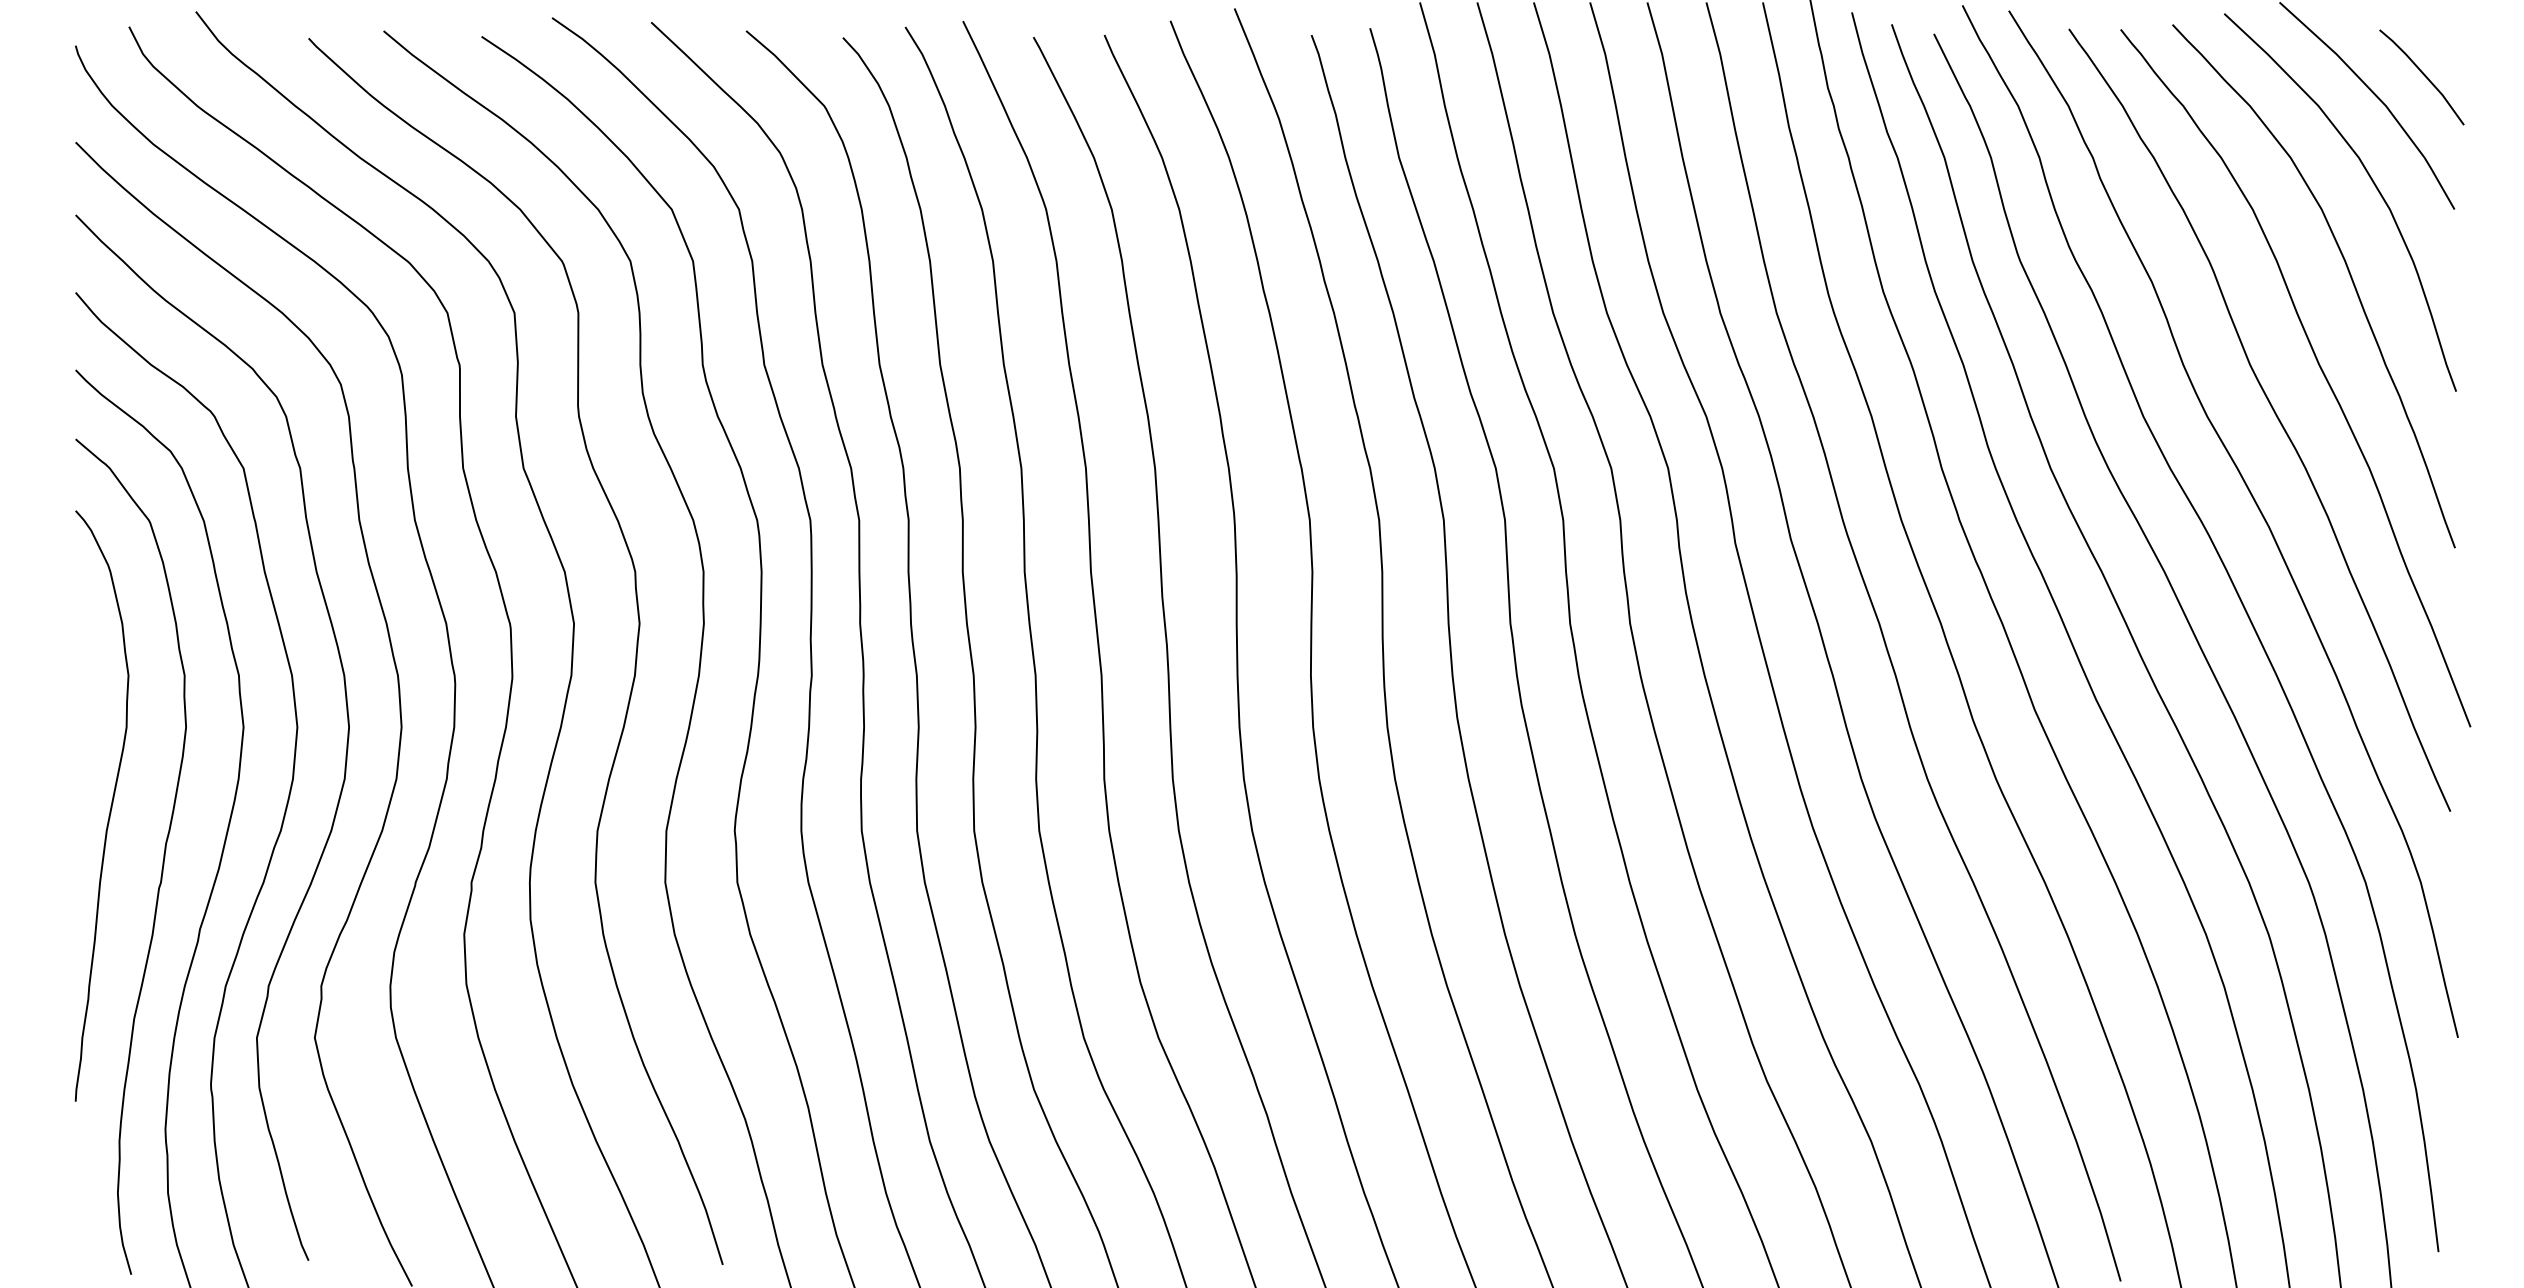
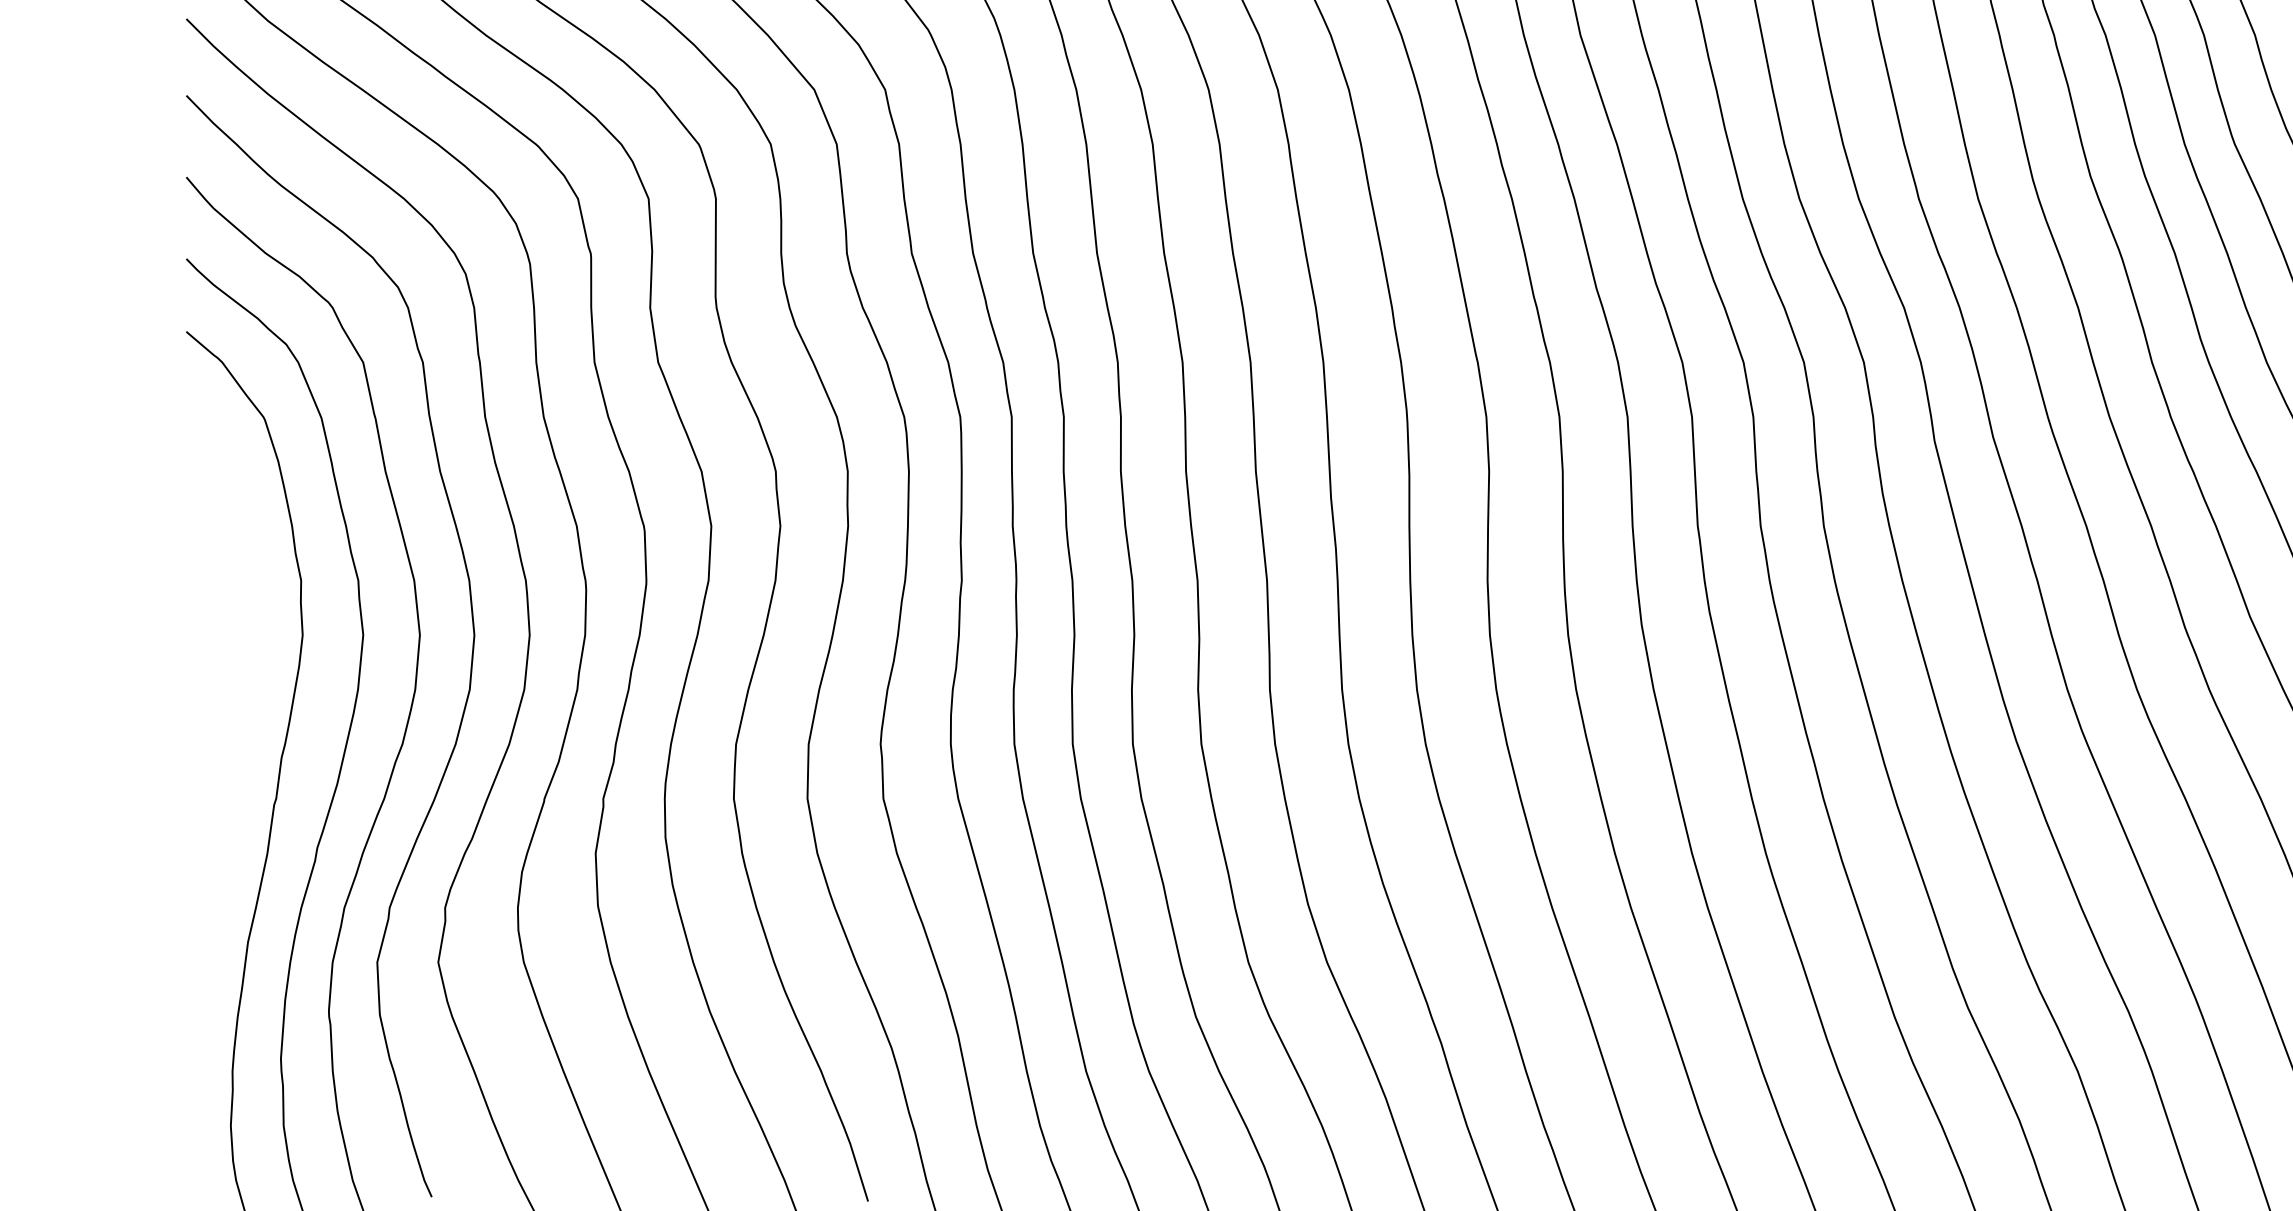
curve: (110, 805) -> (223, 717), removed

